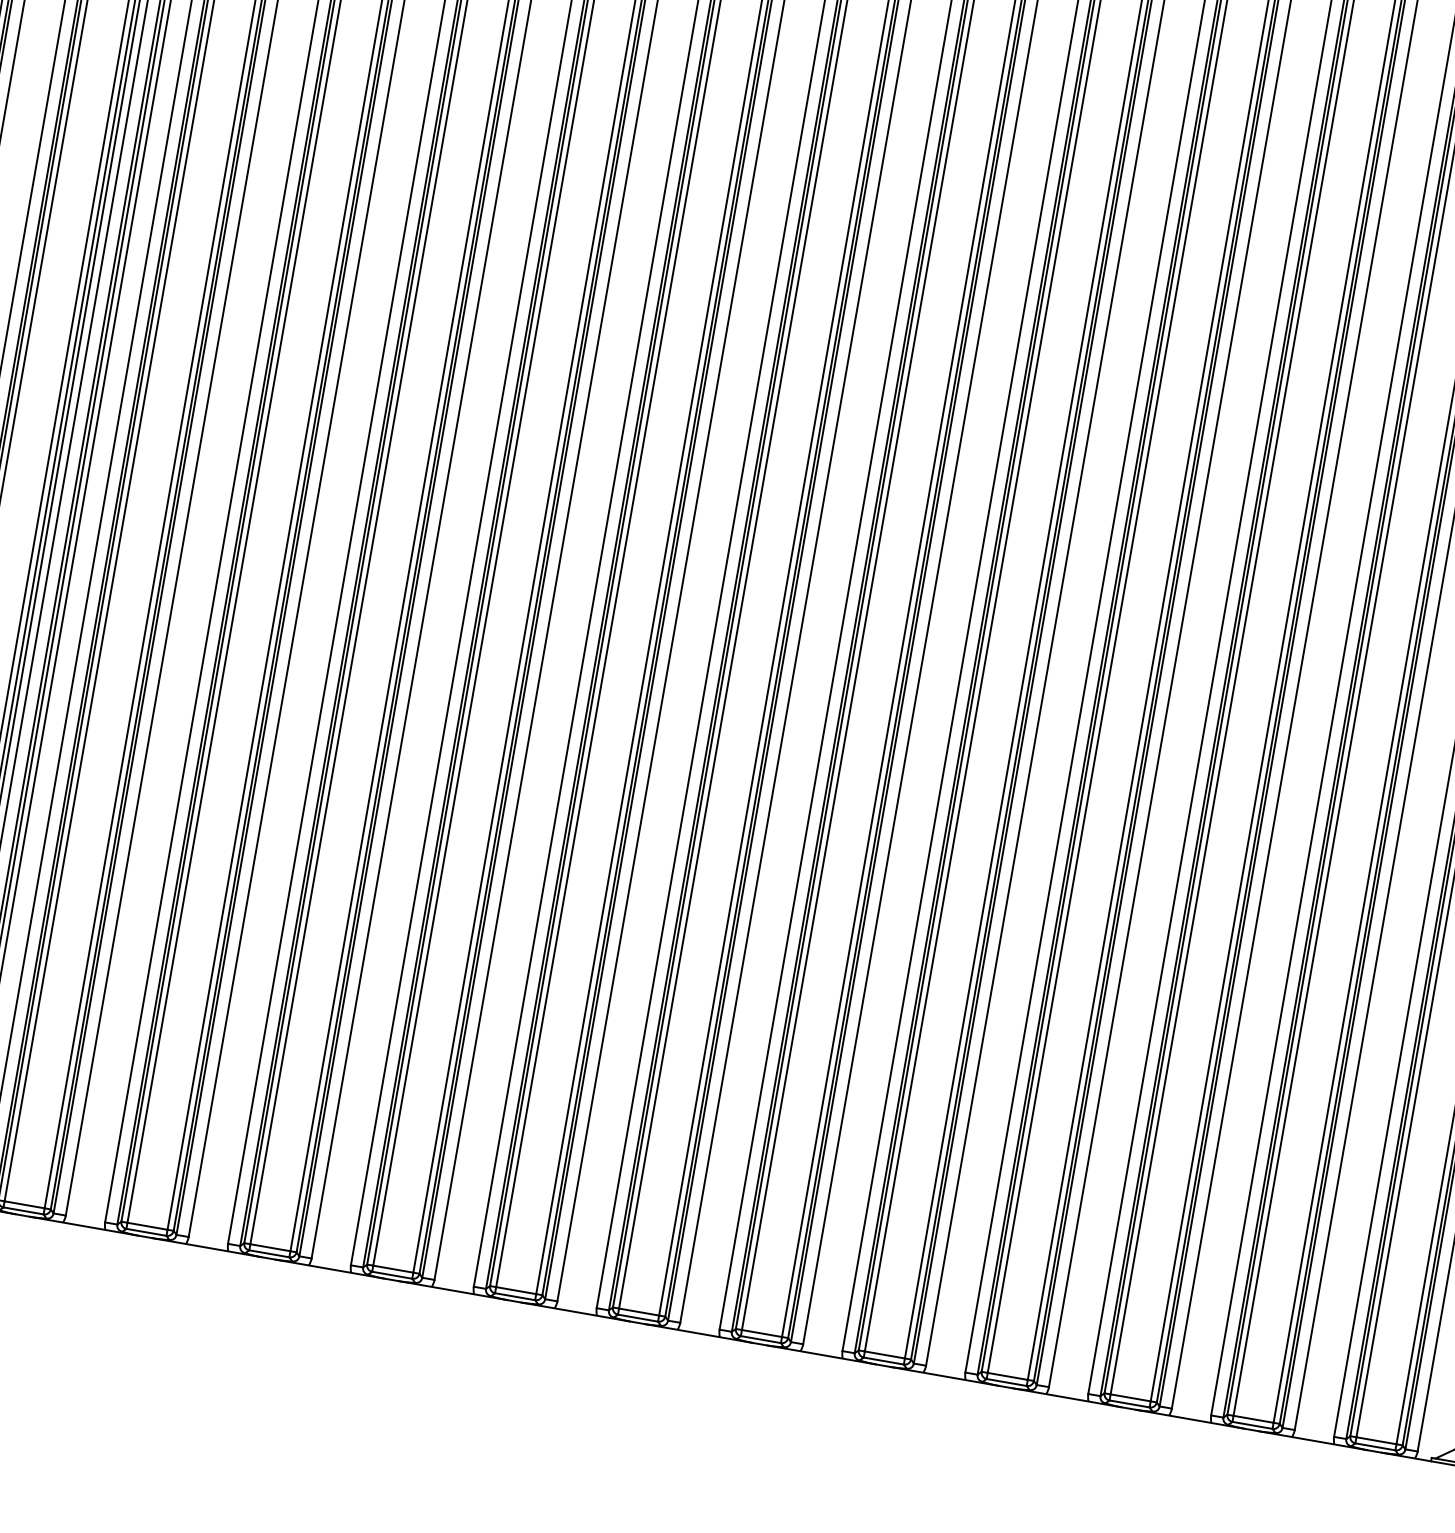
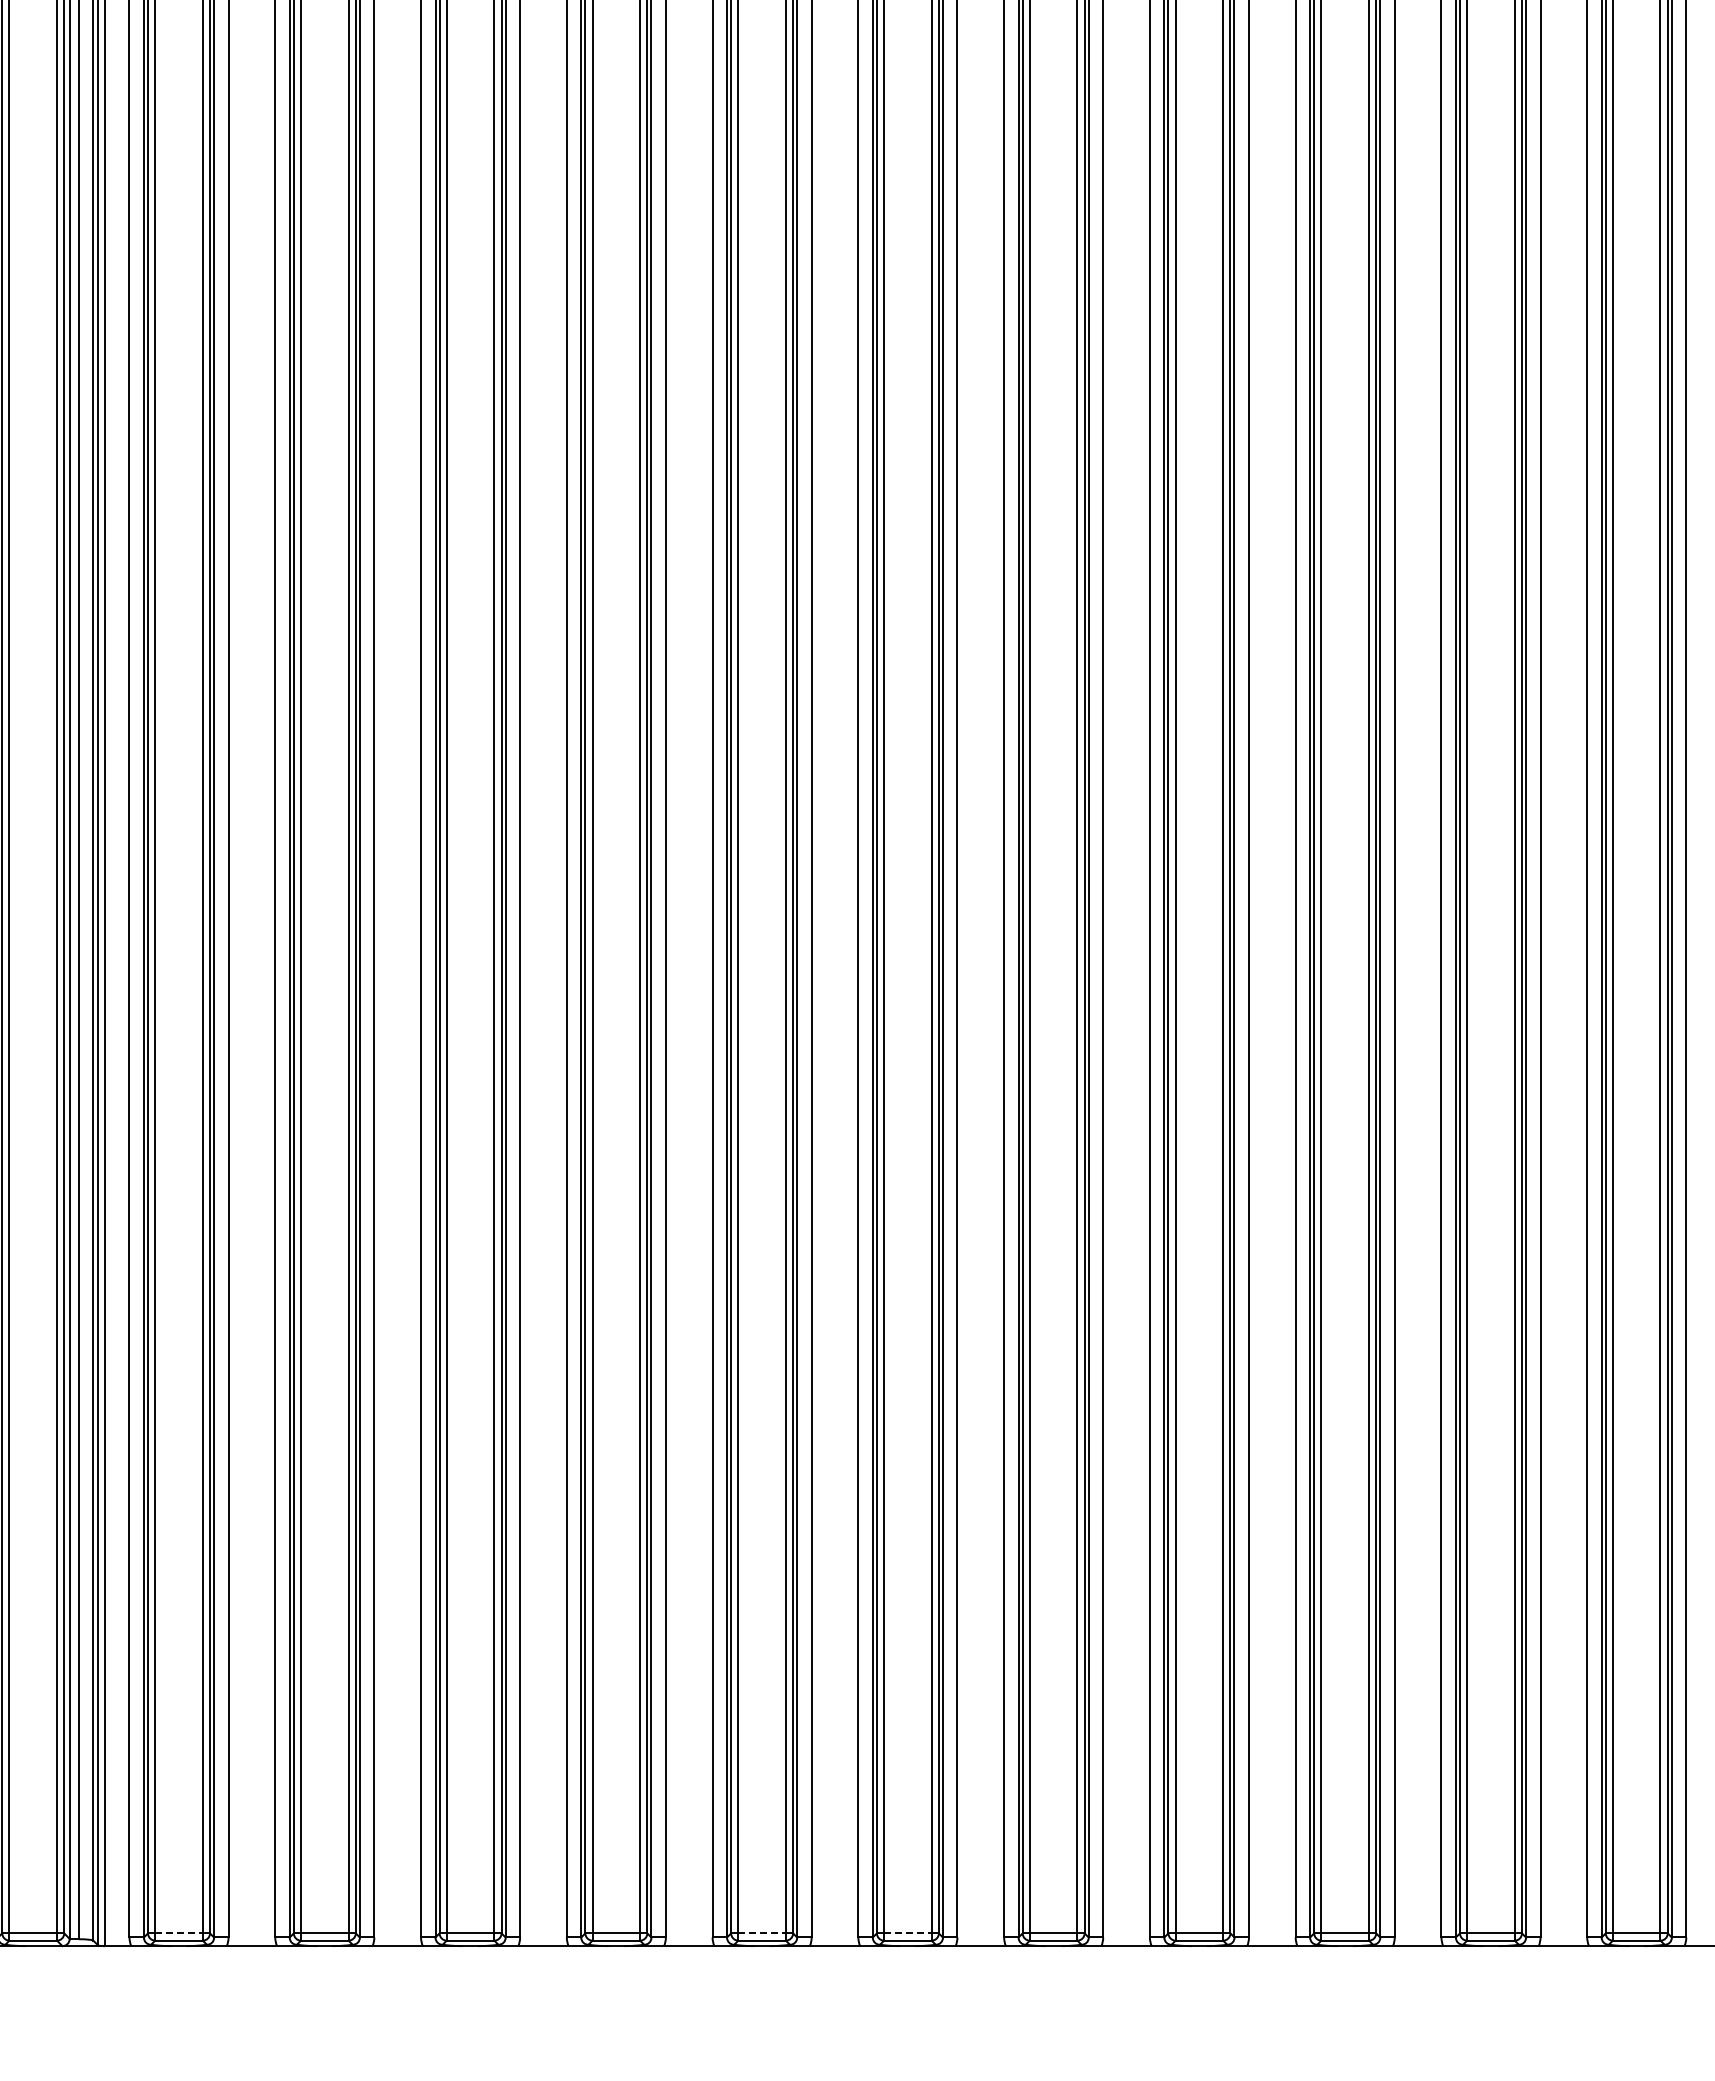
line: (25, 1204) -> (179, 1933), solid -> dashed
line: (516, 1290) -> (762, 1933), solid -> dashed
line: (638, 1312) -> (907, 1933), solid -> dashed

